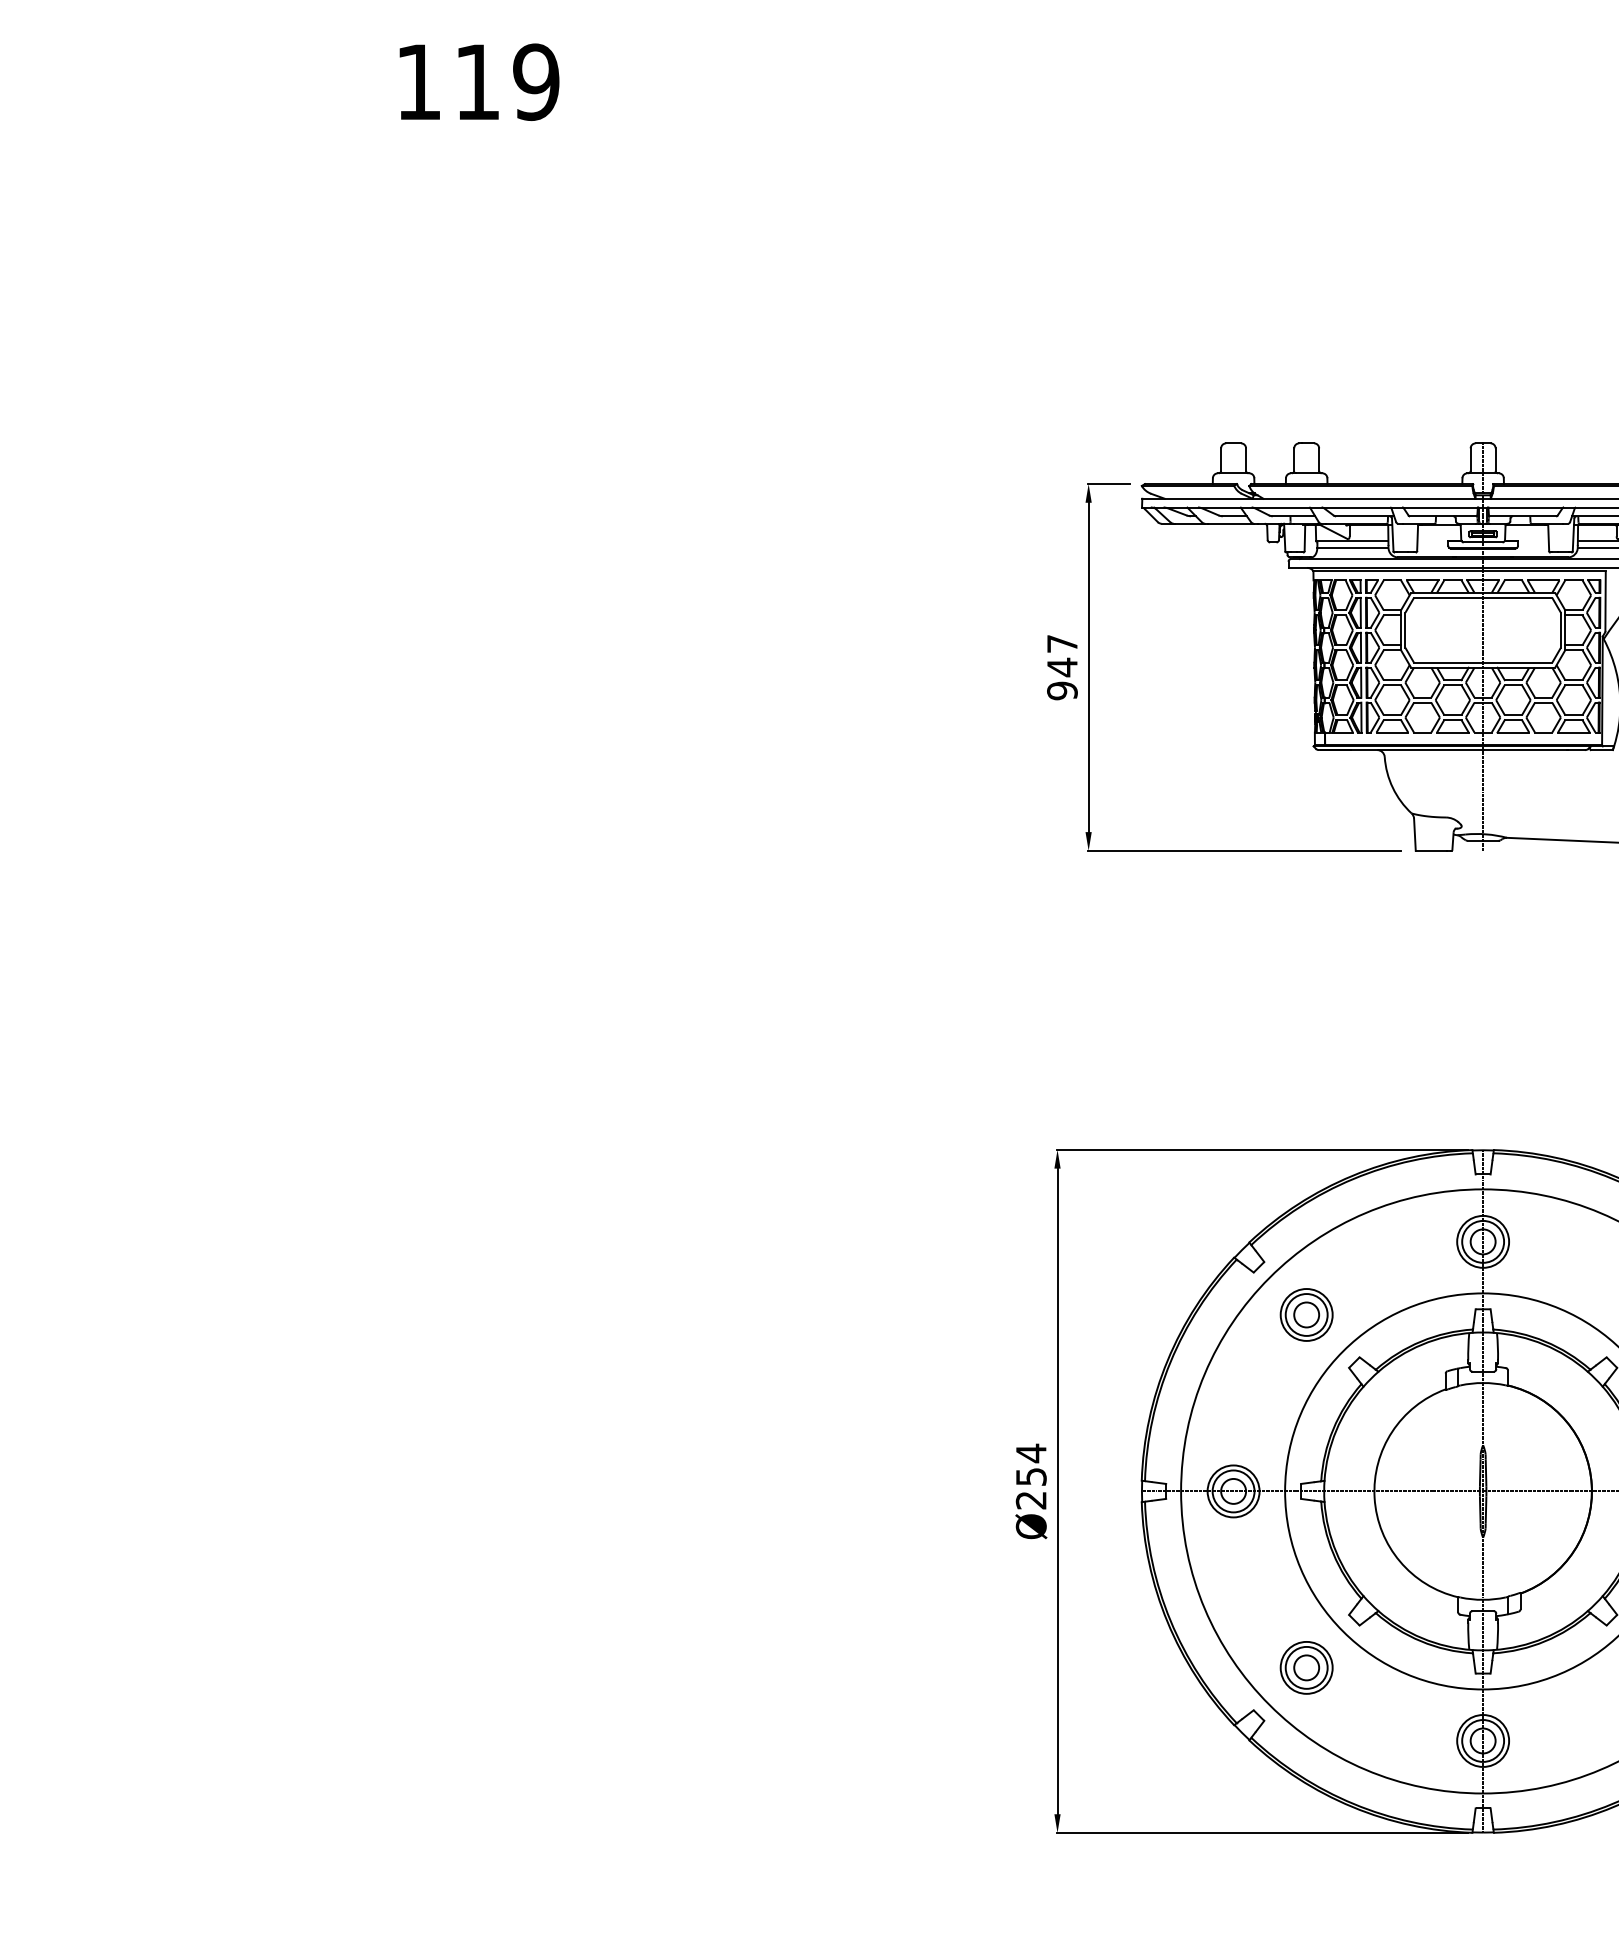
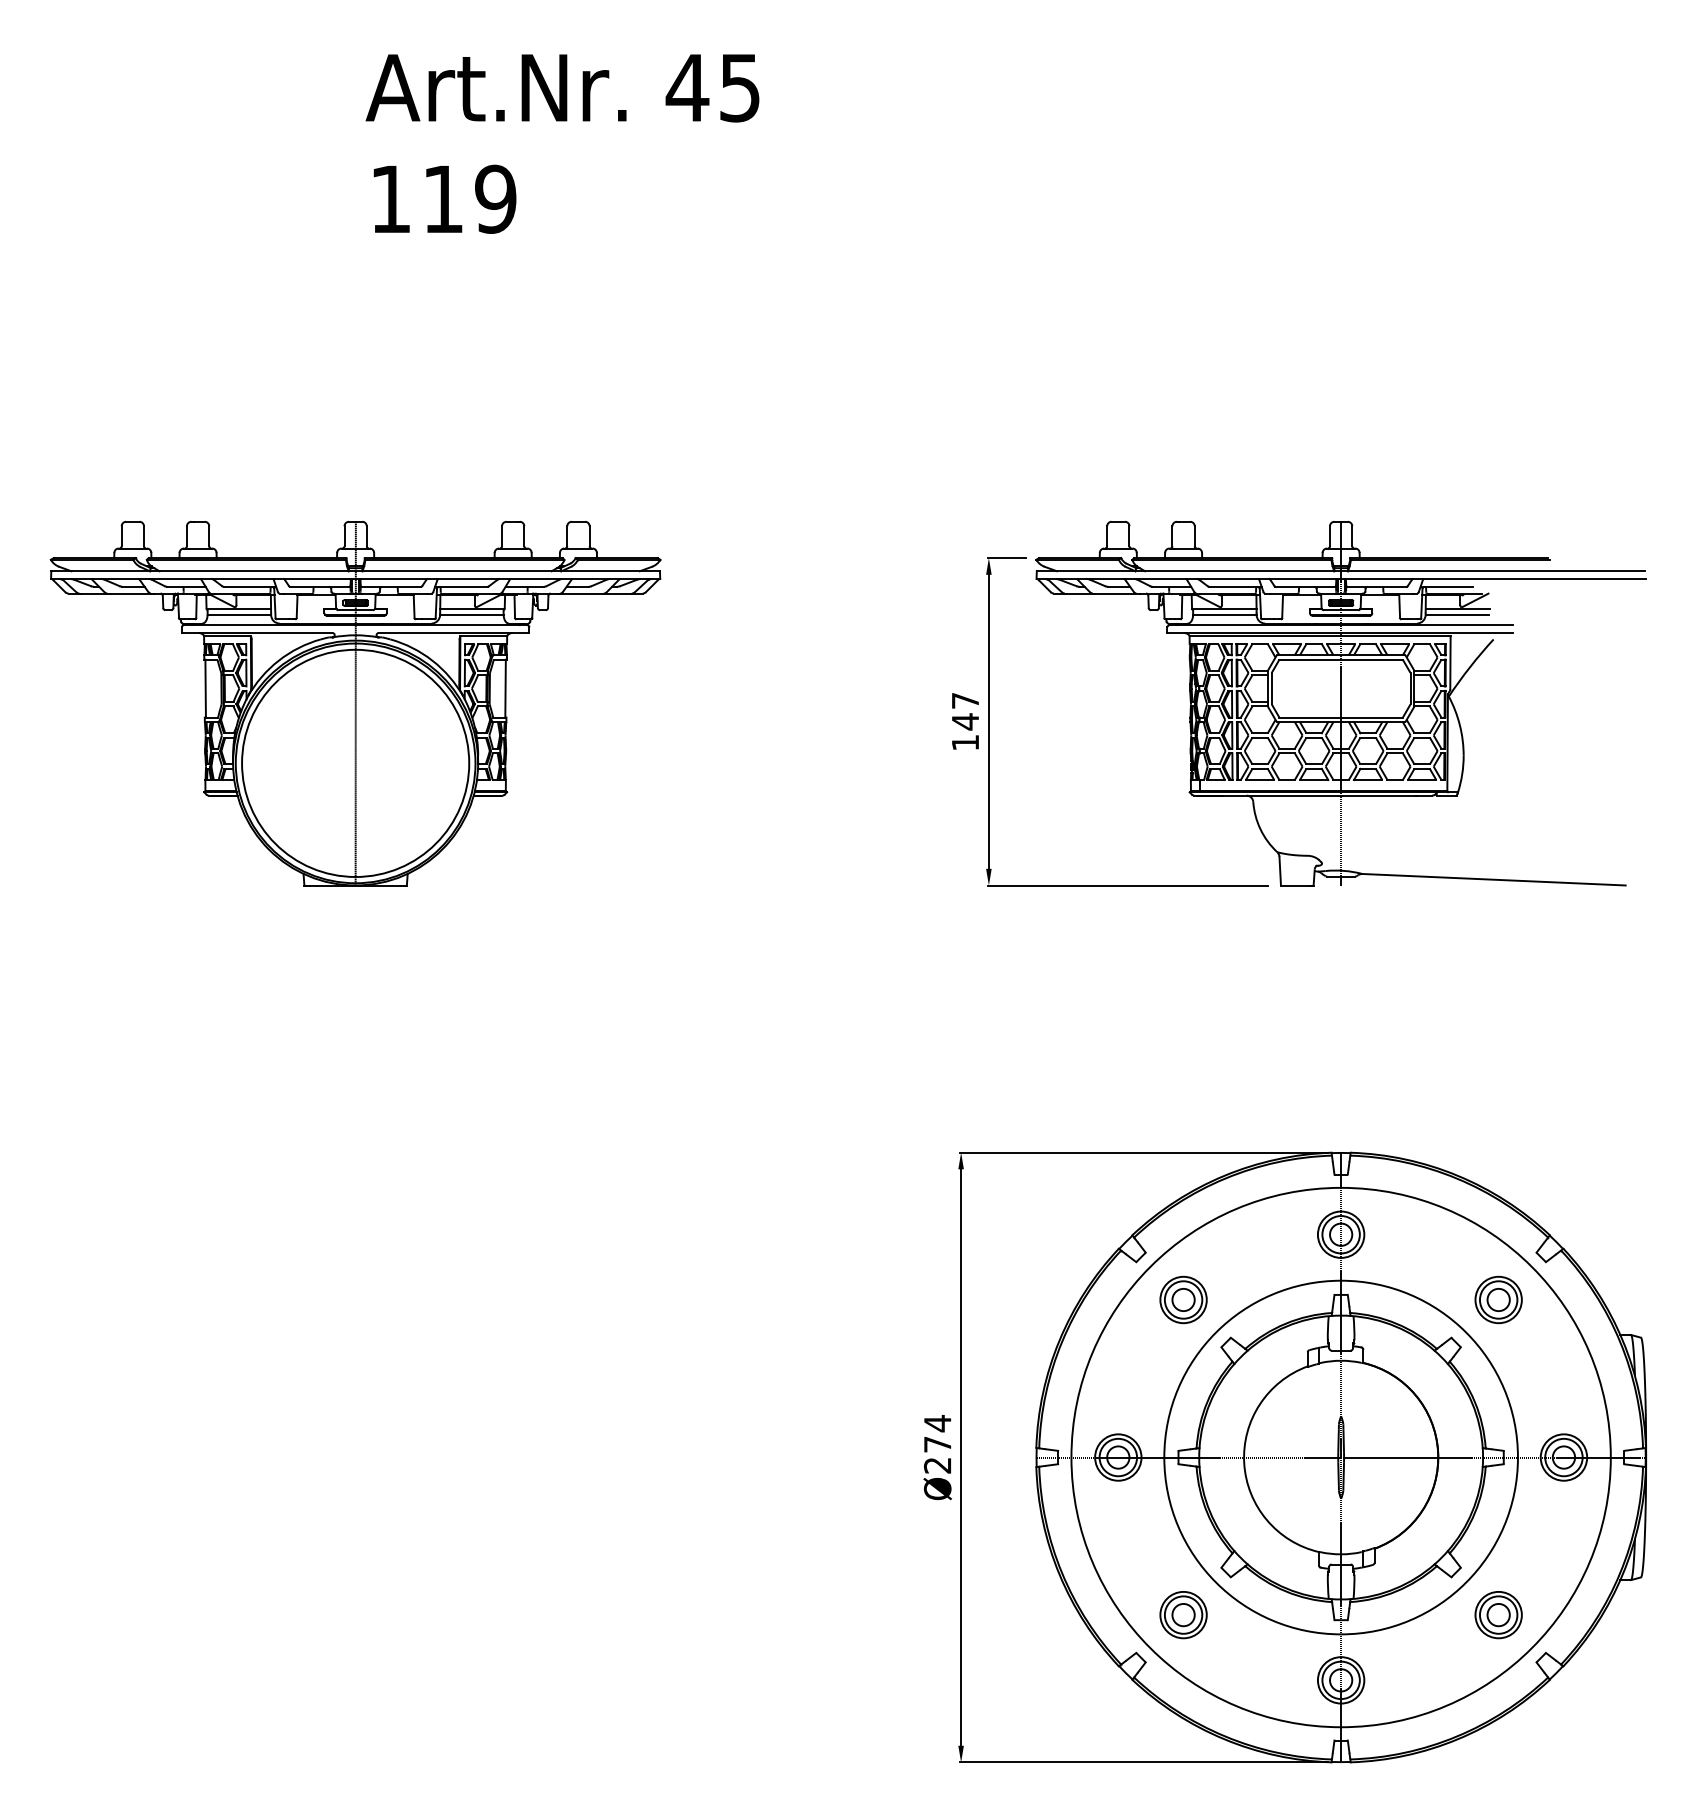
part: (379, 646) -> (355, 703), added
text: (1062, 690) -> (965, 742), 947 -> 147
text: (1031, 1476) -> (937, 1444), Ø254 -> Ø274

